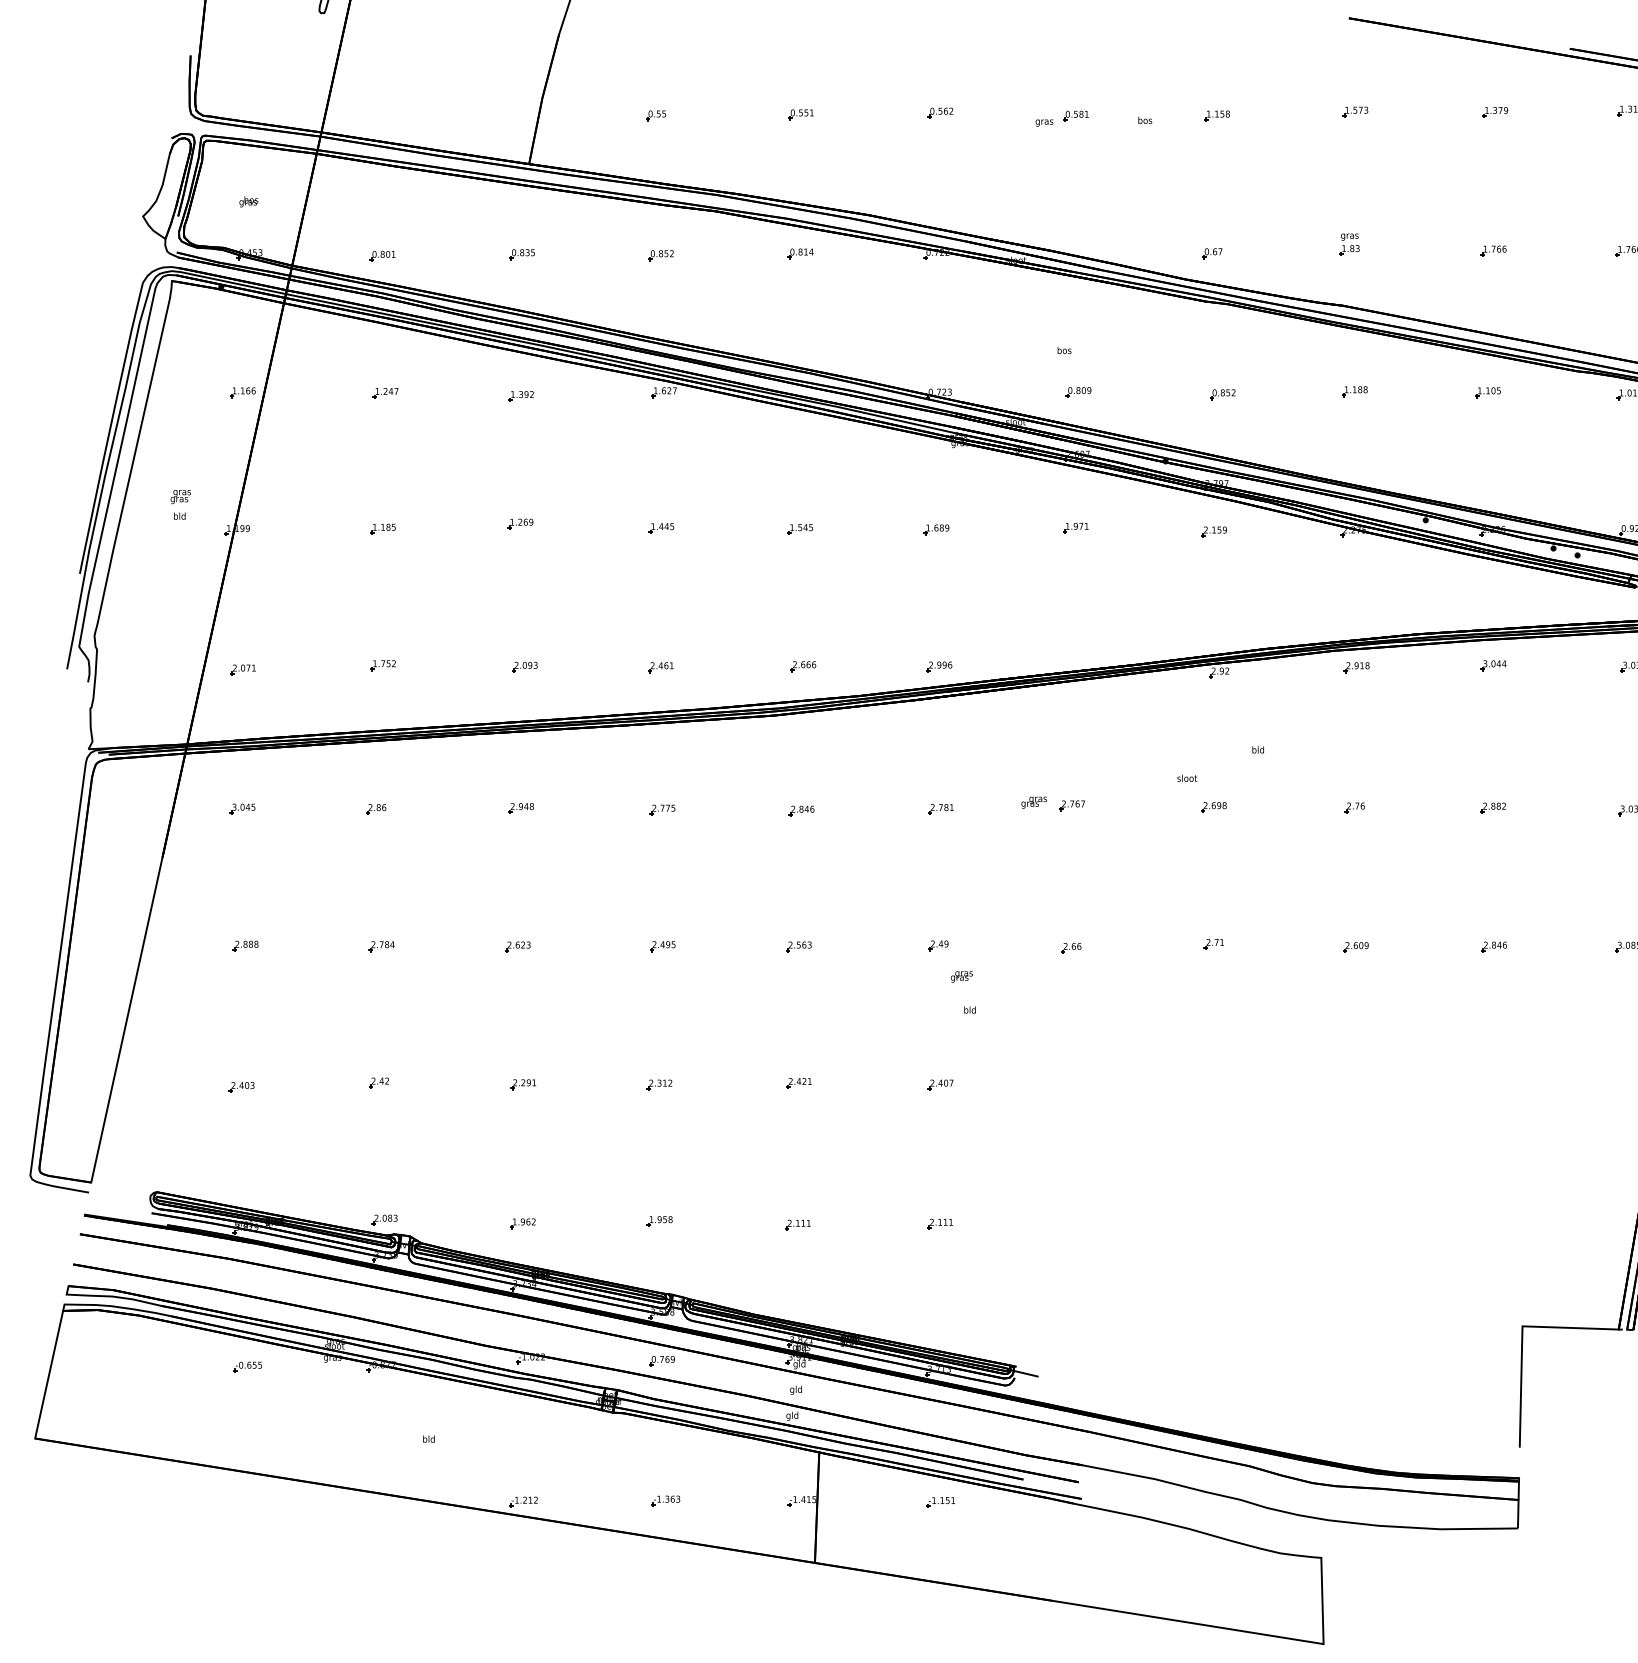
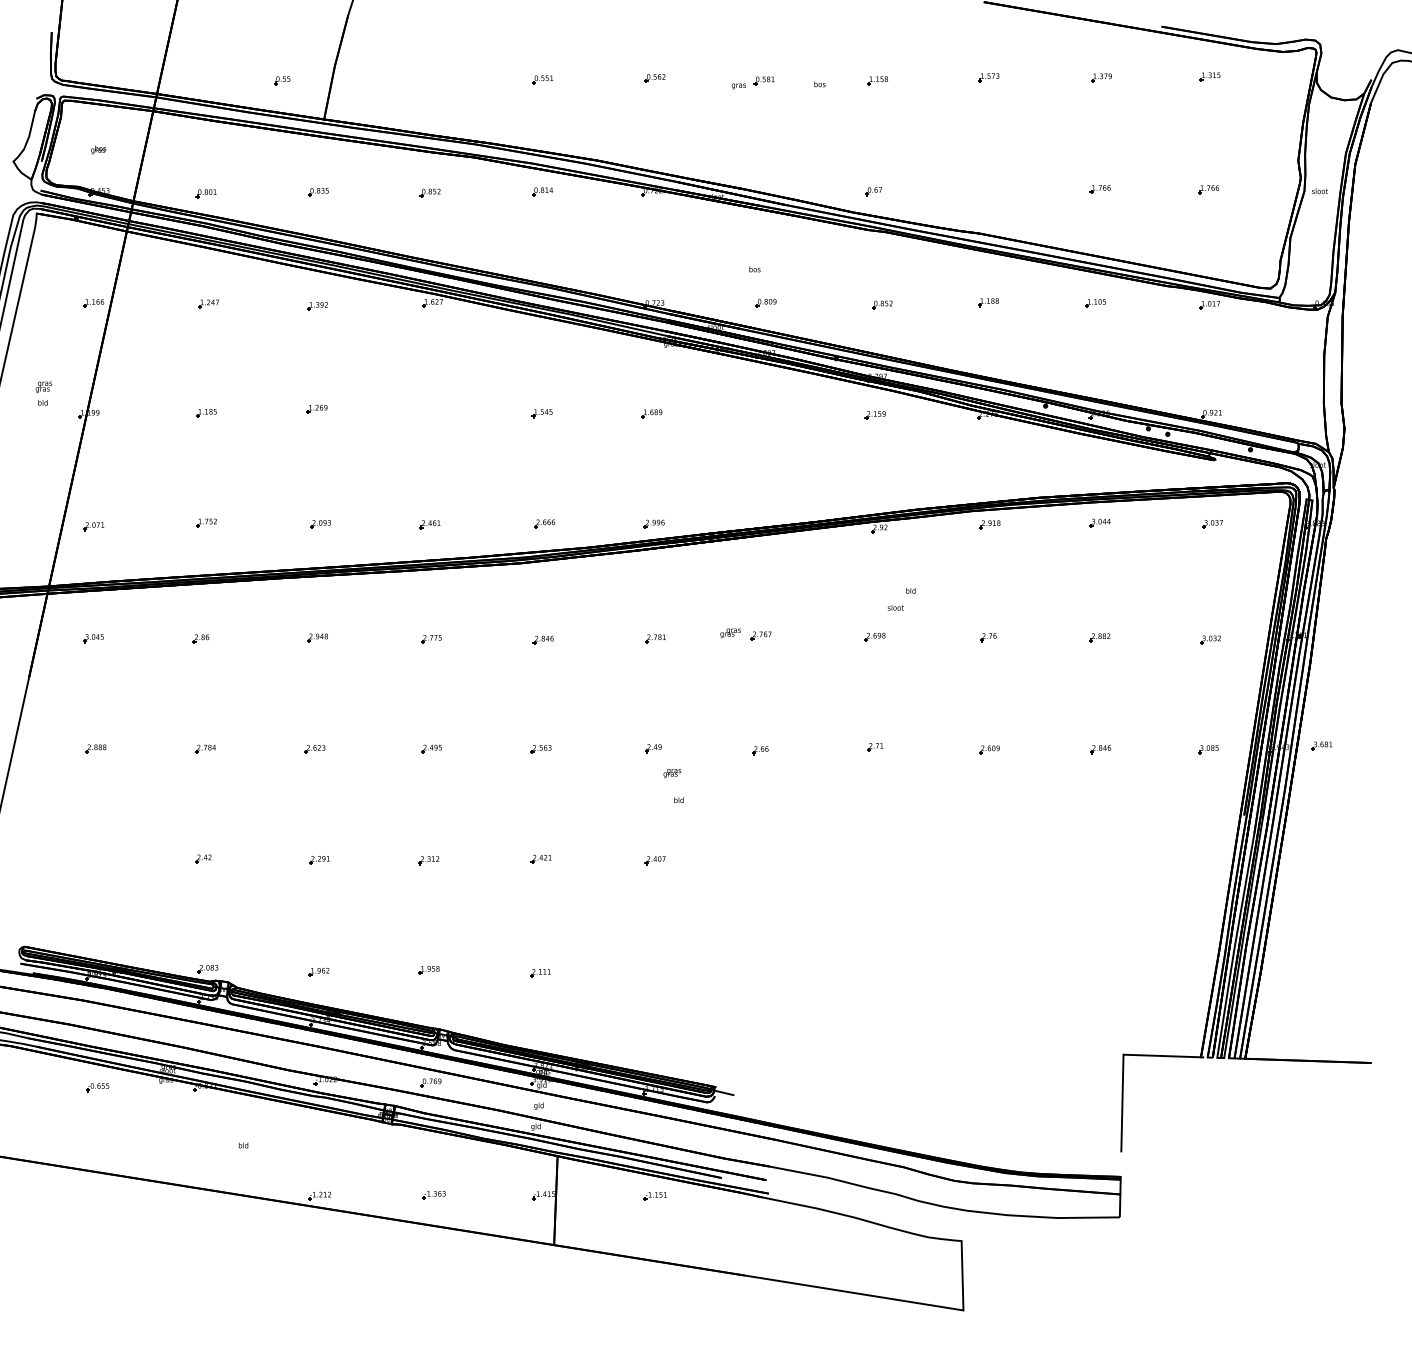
part: (656, 115) -> (282, 80), moved
part: (1349, 244) -> (984, 184), removed
part: (661, 528) -> (430, 412), removed
part: (1075, 528) -> (763, 412), removed
text: (1186, 778) -> (895, 607), moved
part: (241, 1087) -> (92, 862), removed
part: (939, 1224) -> (654, 972), removed

